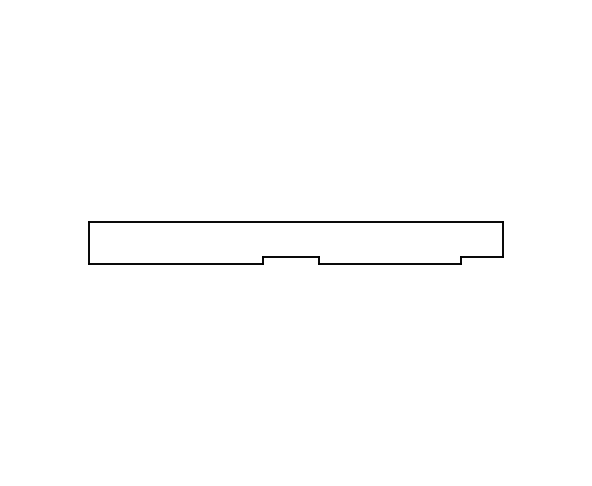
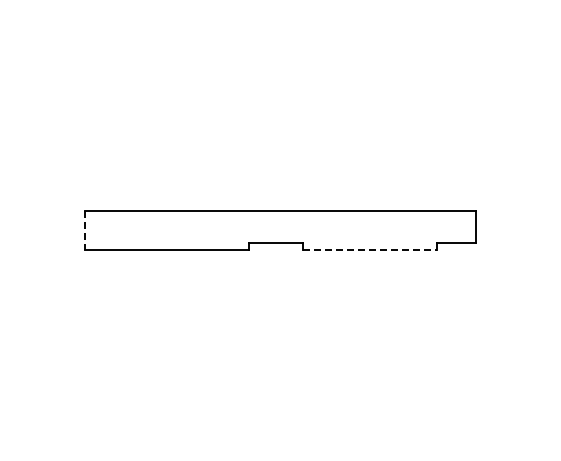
line: (89, 243) -> (84, 230), solid -> dashed
line: (390, 263) -> (370, 249), solid -> dashed

